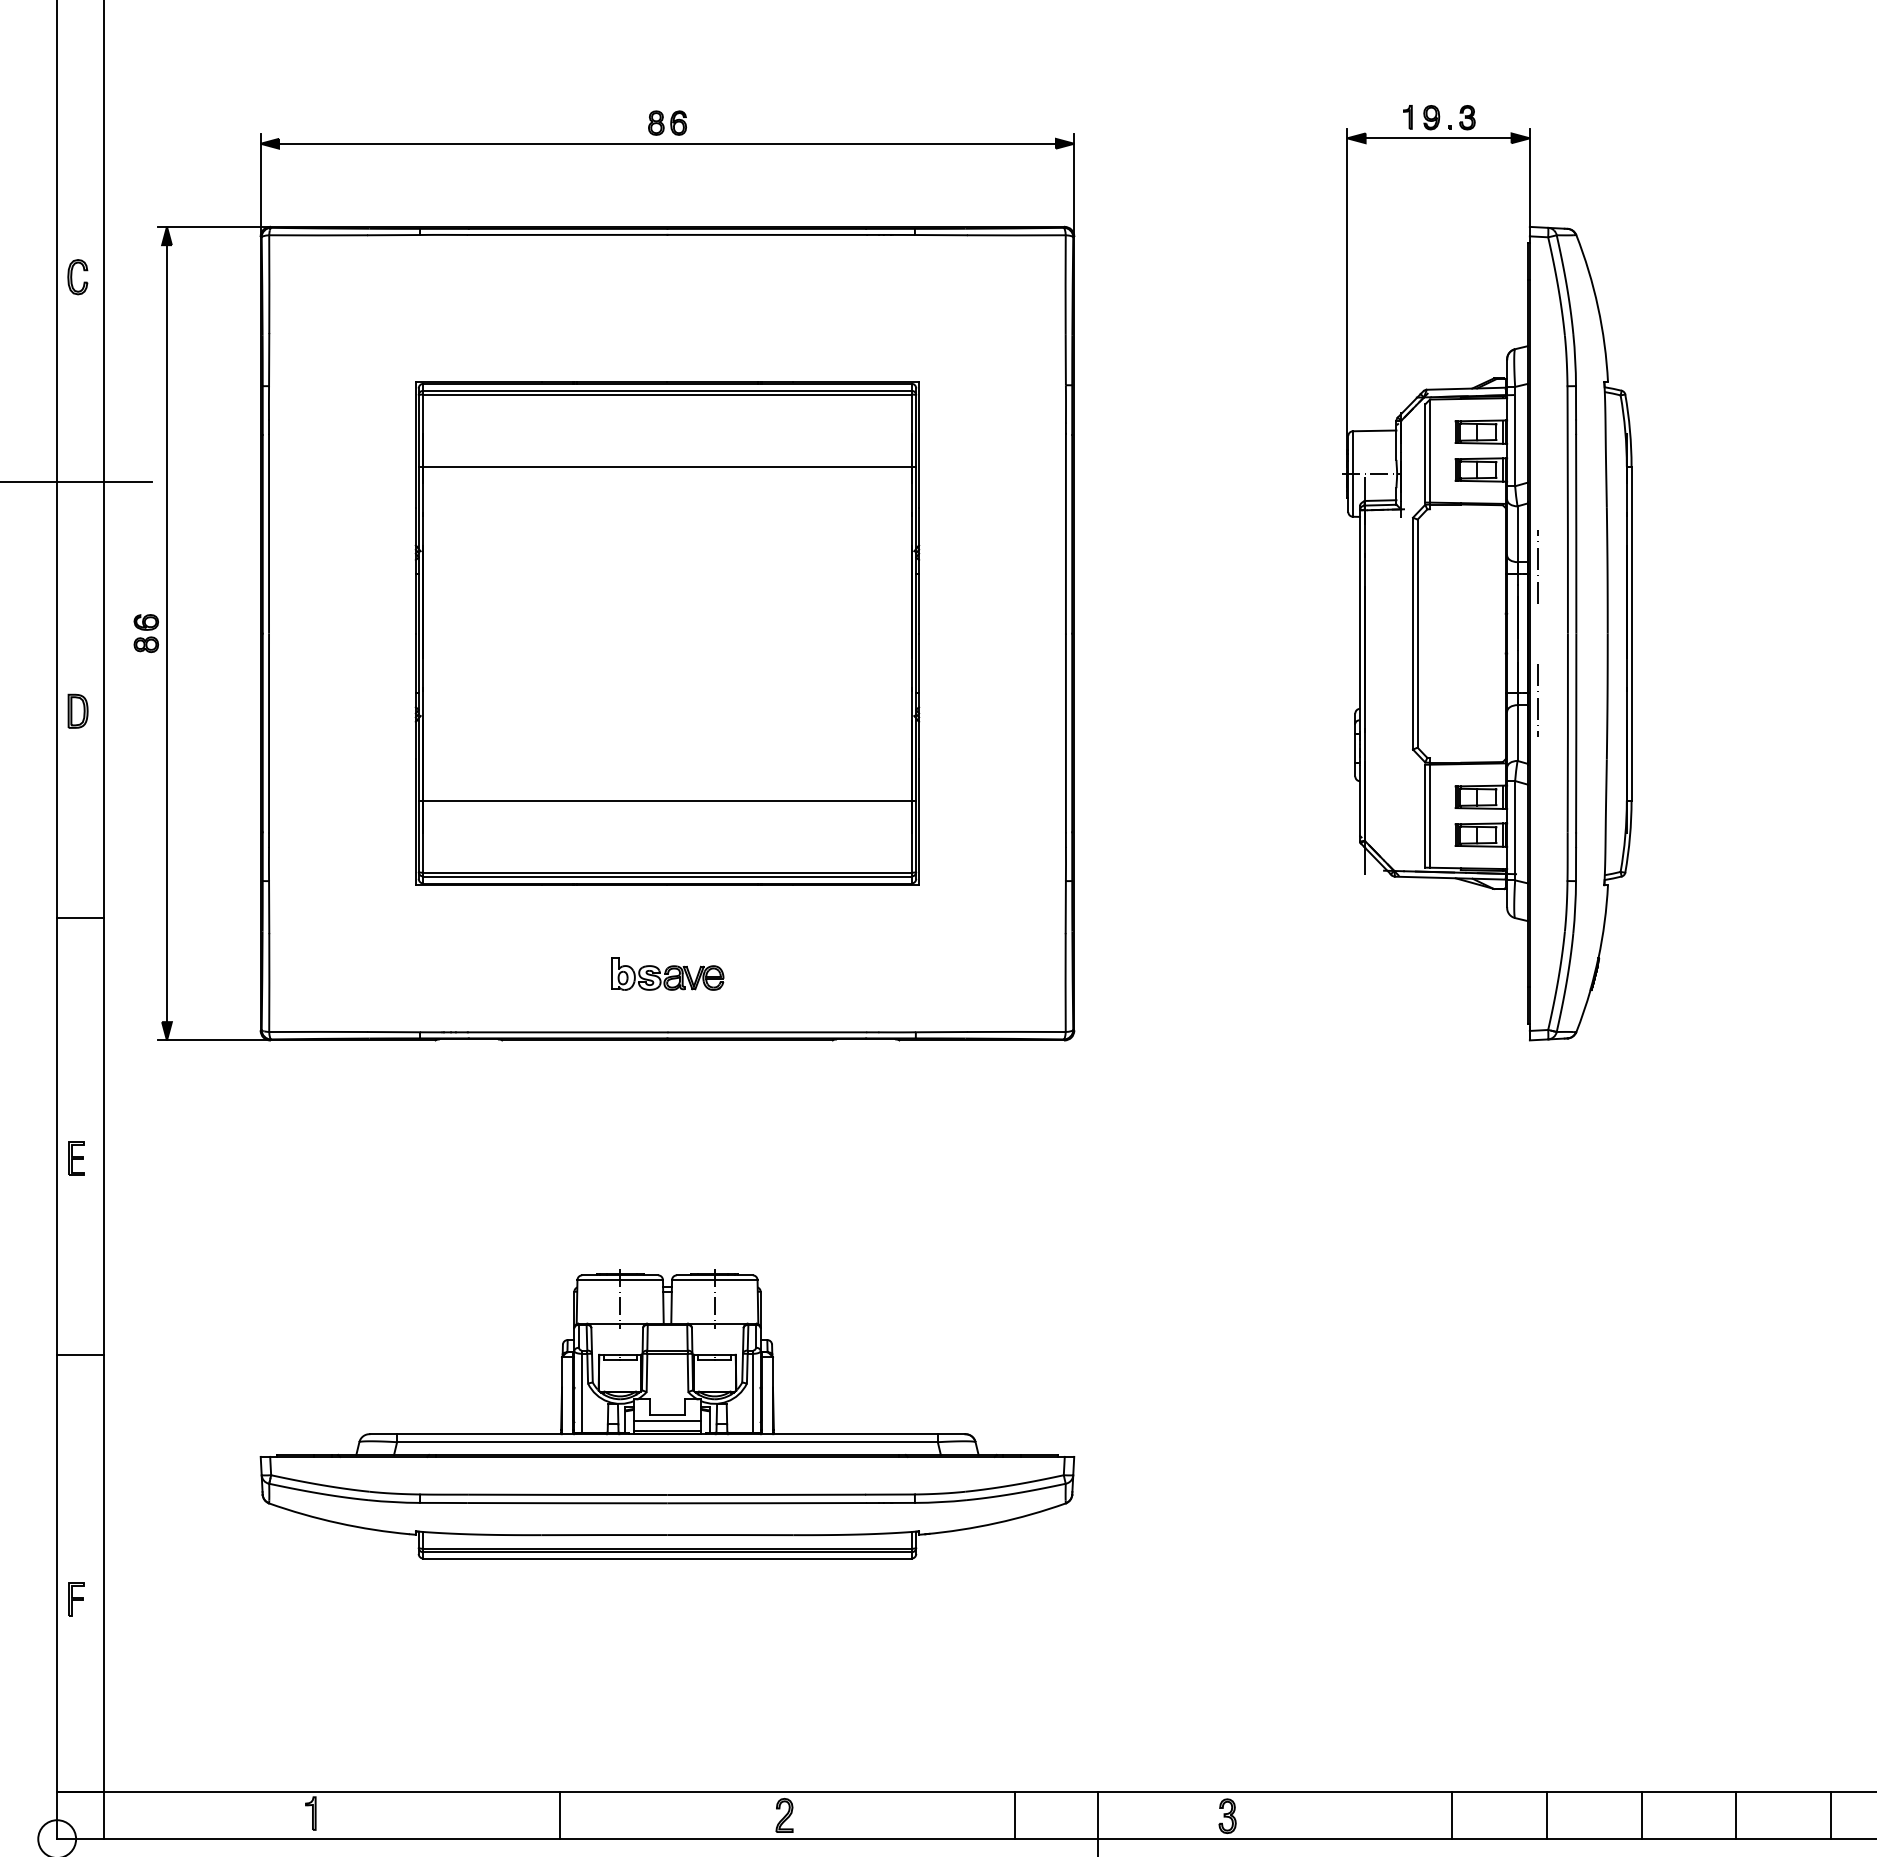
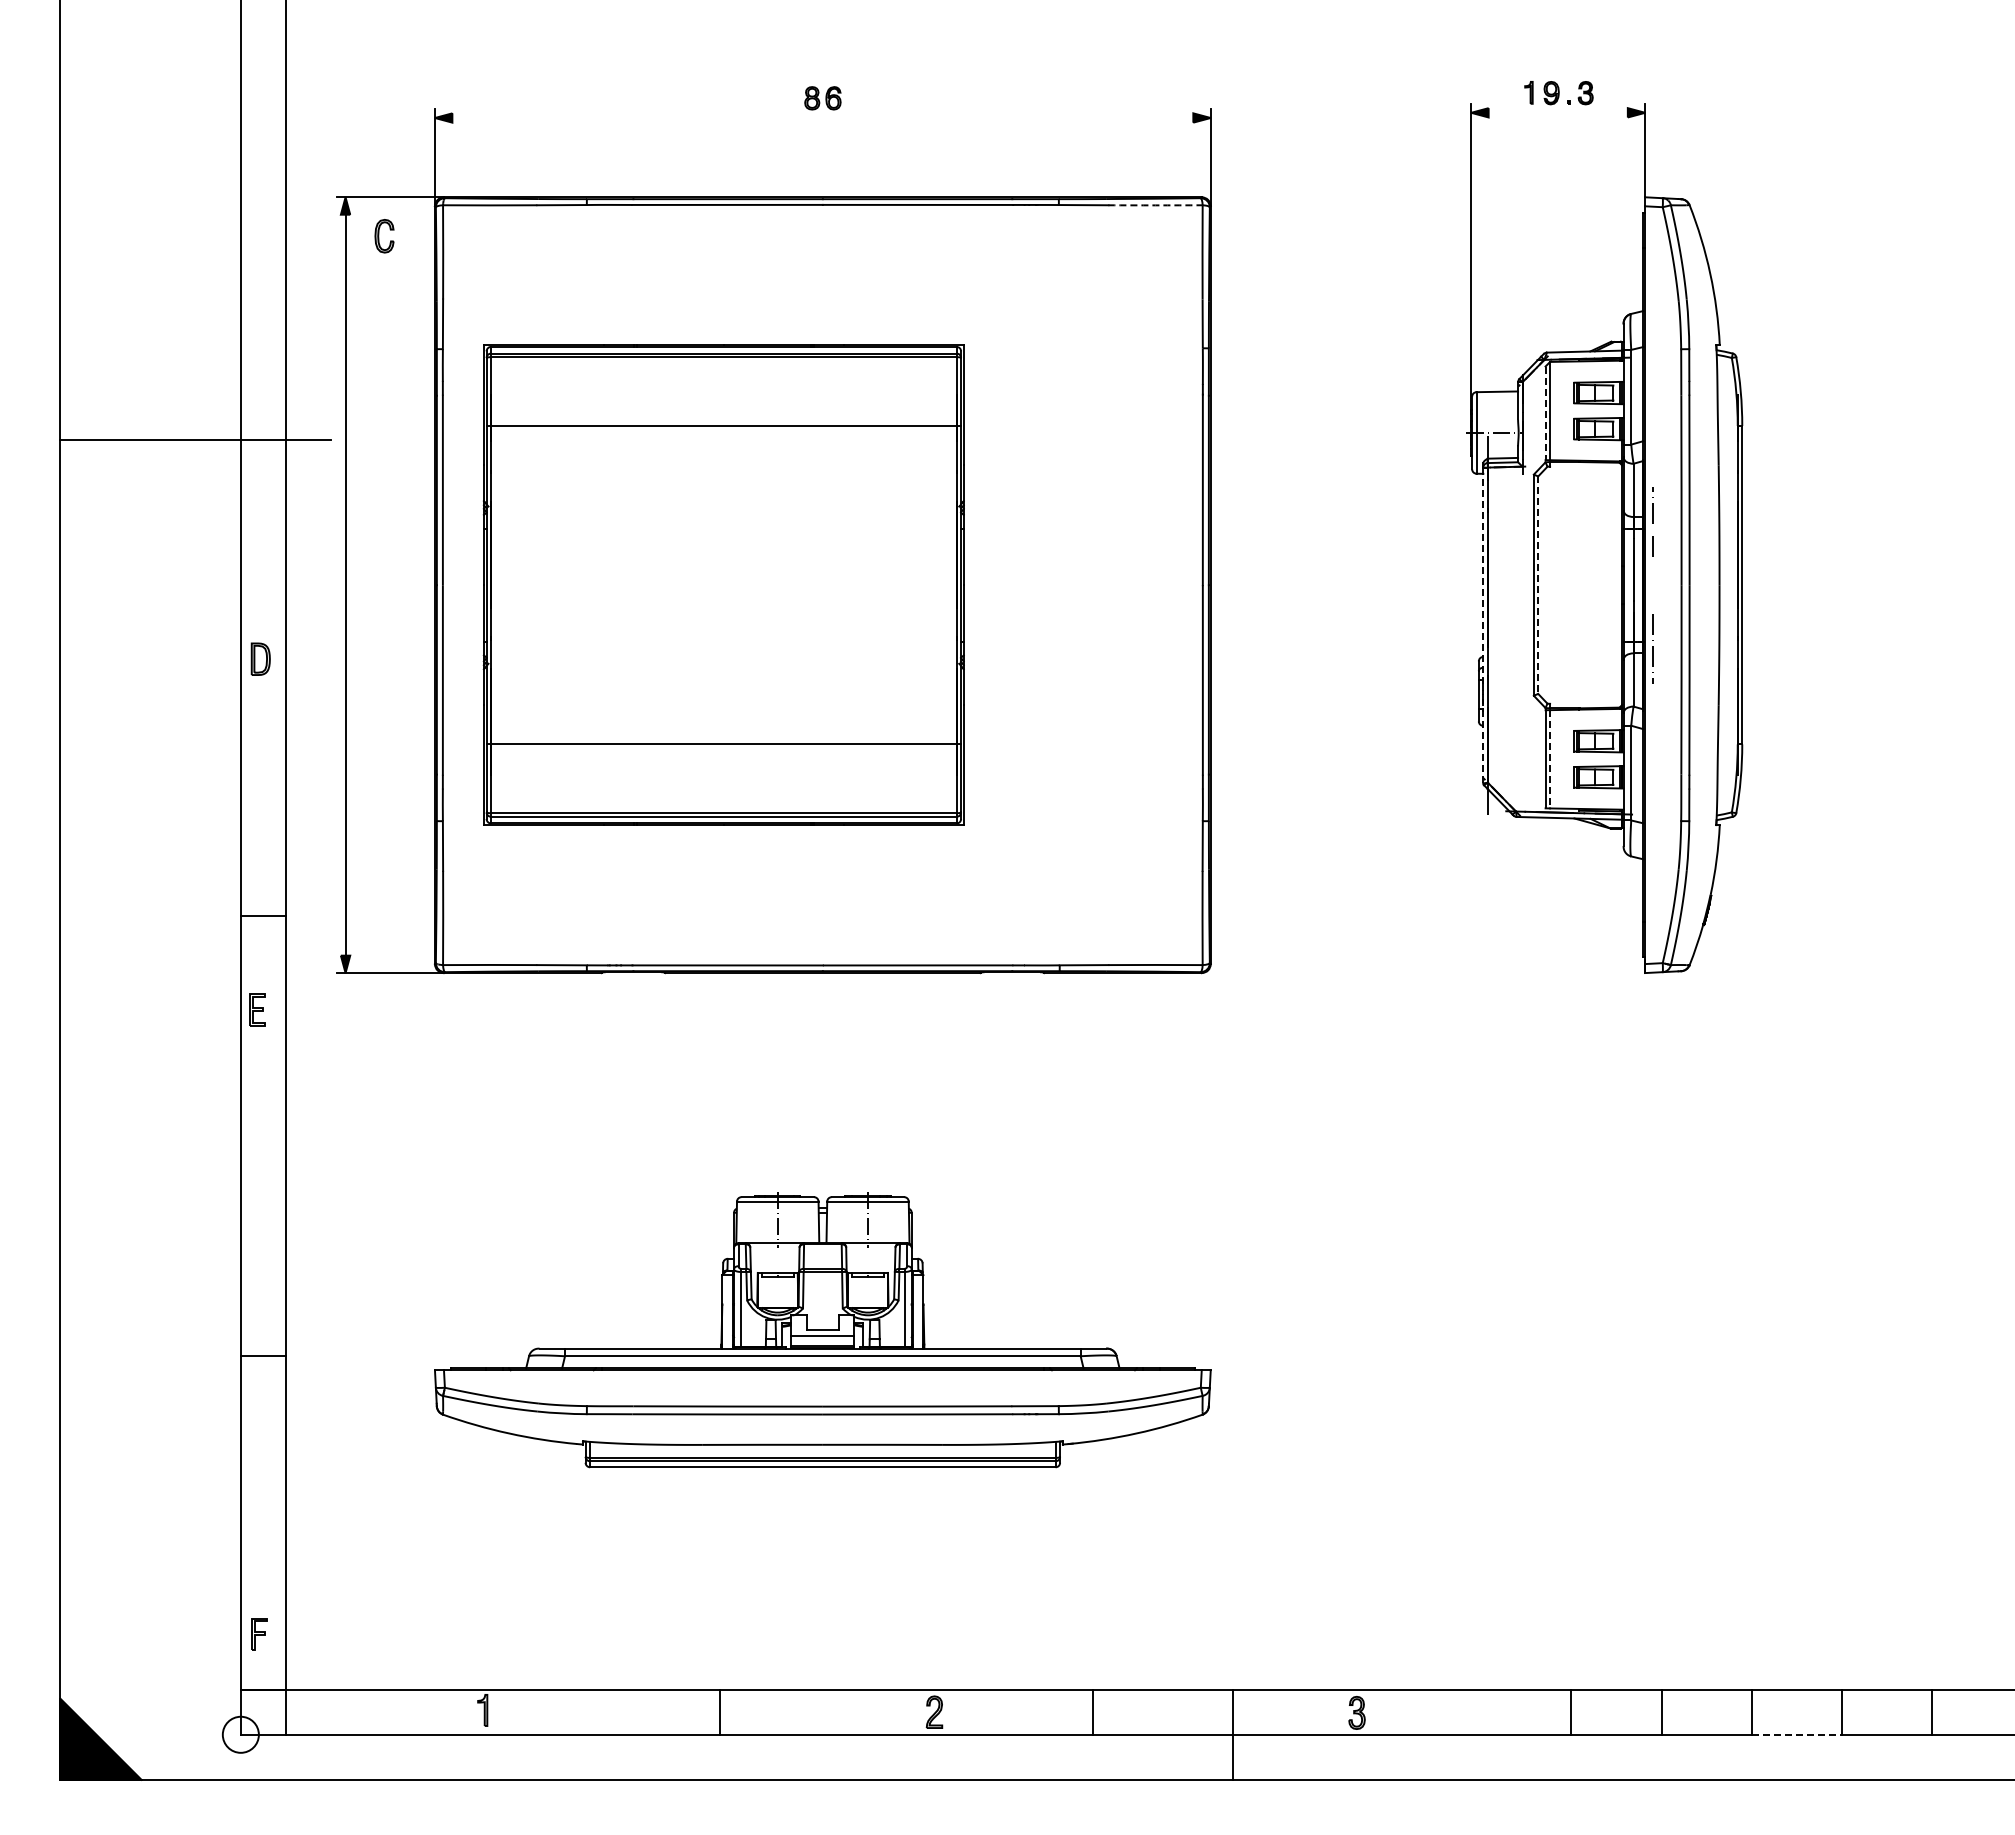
line: (1437, 137) -> (1557, 112), removed
line: (667, 144) -> (822, 118), removed
arc: (1016, 235) -> (1155, 205), solid -> dashed
part: (77, 277) -> (384, 236), moved
line: (1425, 453) -> (1545, 413), solid -> dashed
part: (145, 632) -> (325, 584), removed
part: (667, 632) -> (723, 584), moved
line: (1417, 633) -> (1538, 585), solid -> dashed
line: (1360, 675) -> (1483, 625), solid -> dashed
line: (1430, 816) -> (1550, 759), solid -> dashed
line: (79, 918) -> (262, 915), moved
part: (668, 973) -> (823, 909), removed
part: (76, 1158) -> (257, 1009), moved
line: (79, 1355) -> (262, 1356), moved
part: (76, 1599) -> (259, 1634), moved
line: (1015, 1814) -> (1093, 1711), moved
line: (1689, 1838) -> (1797, 1734), solid -> dashed

